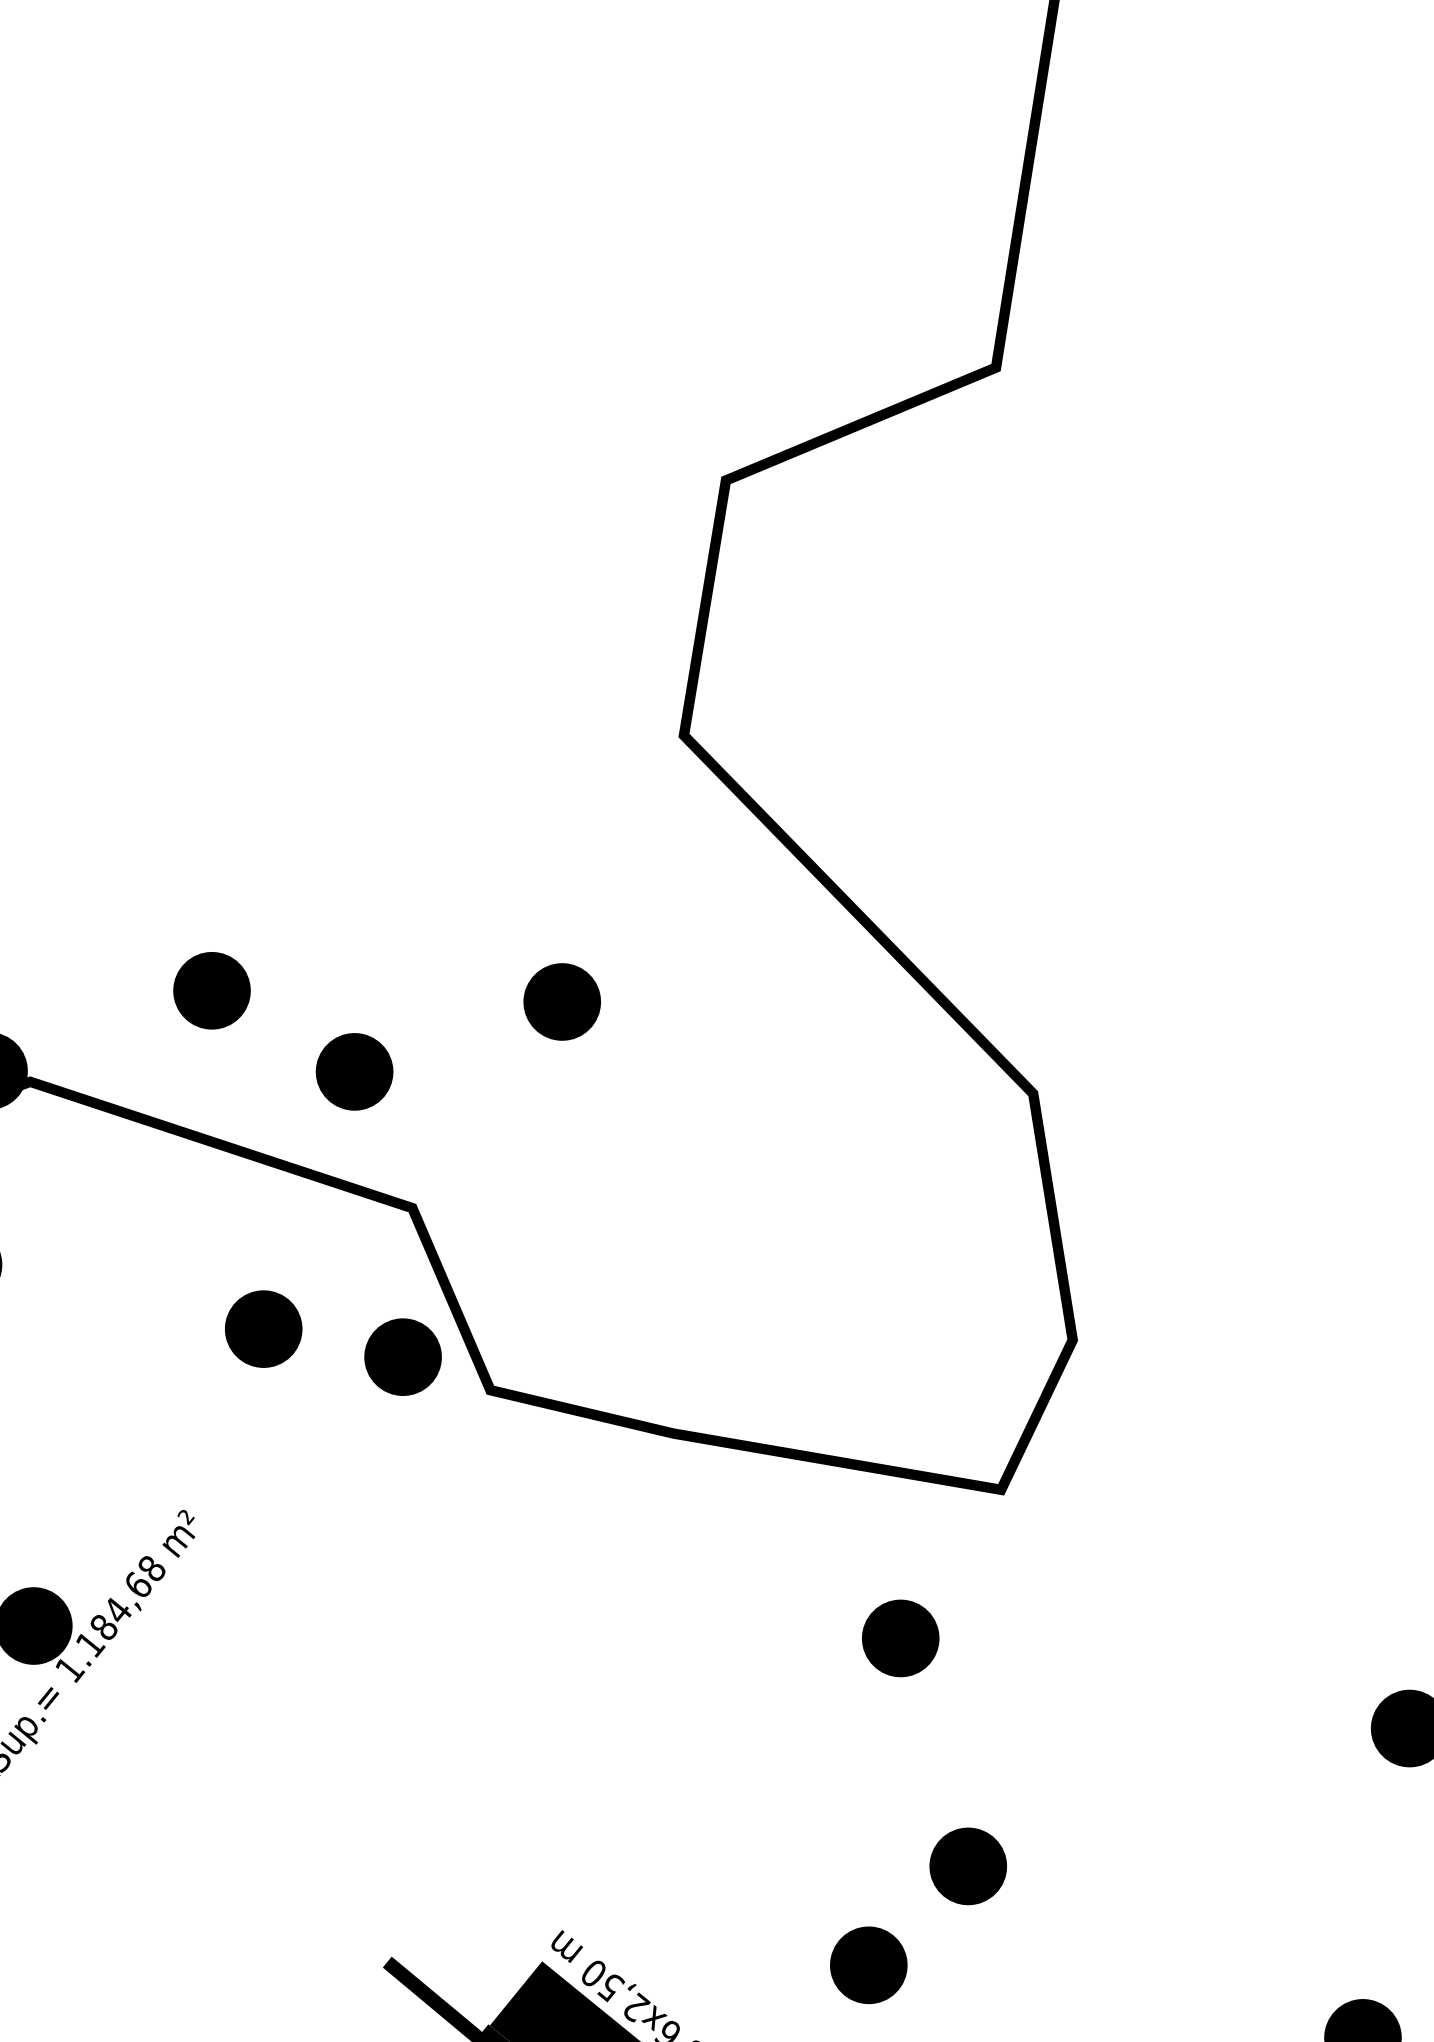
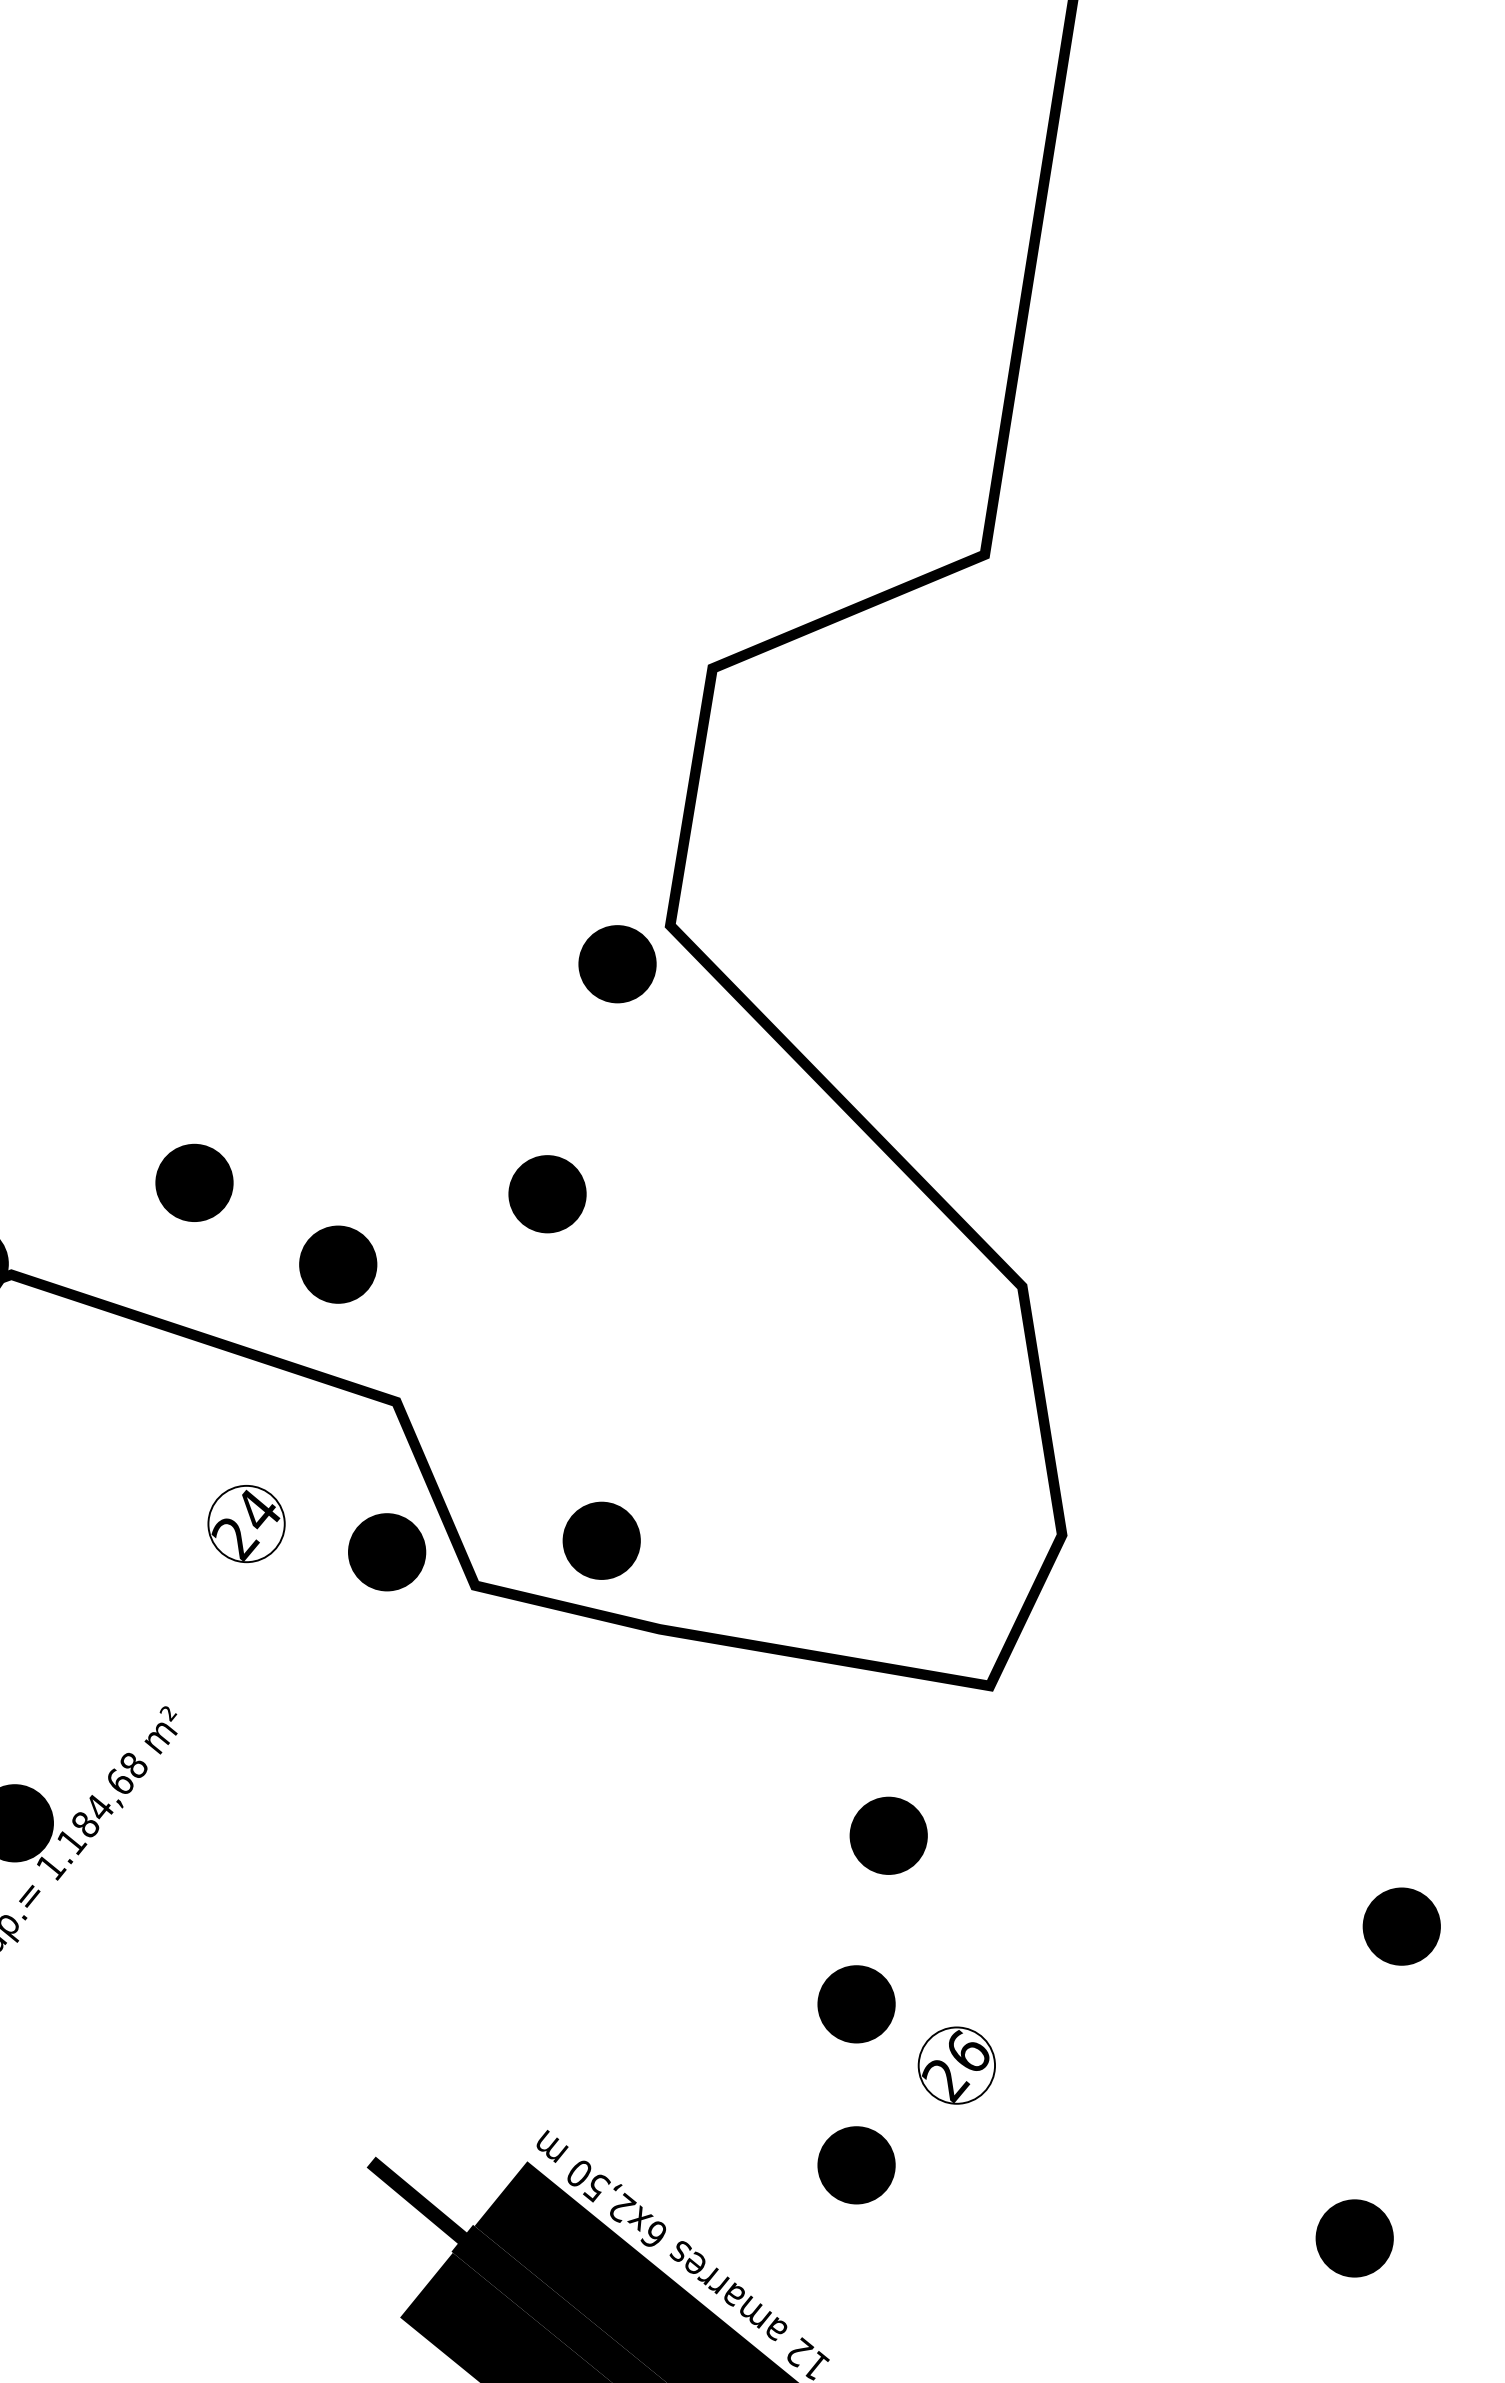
part: (631, 774) -> (617, 964), added
fill: (263, 1329) -> (246, 1524), removed
part: (615, 1345) -> (601, 1540), added
part: (868, 1805) -> (856, 2004), added
fill: (967, 1866) -> (956, 2065), removed

